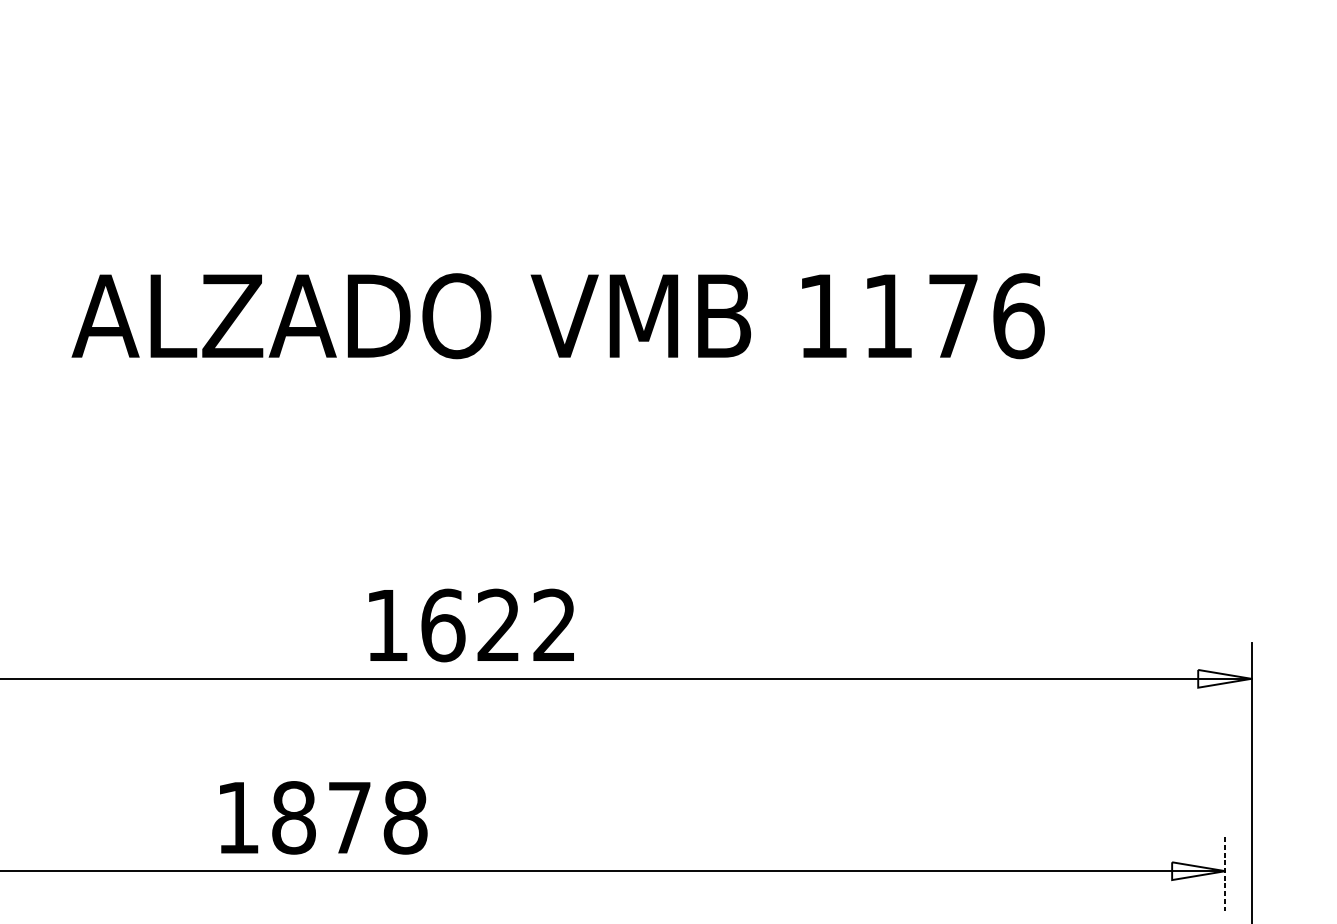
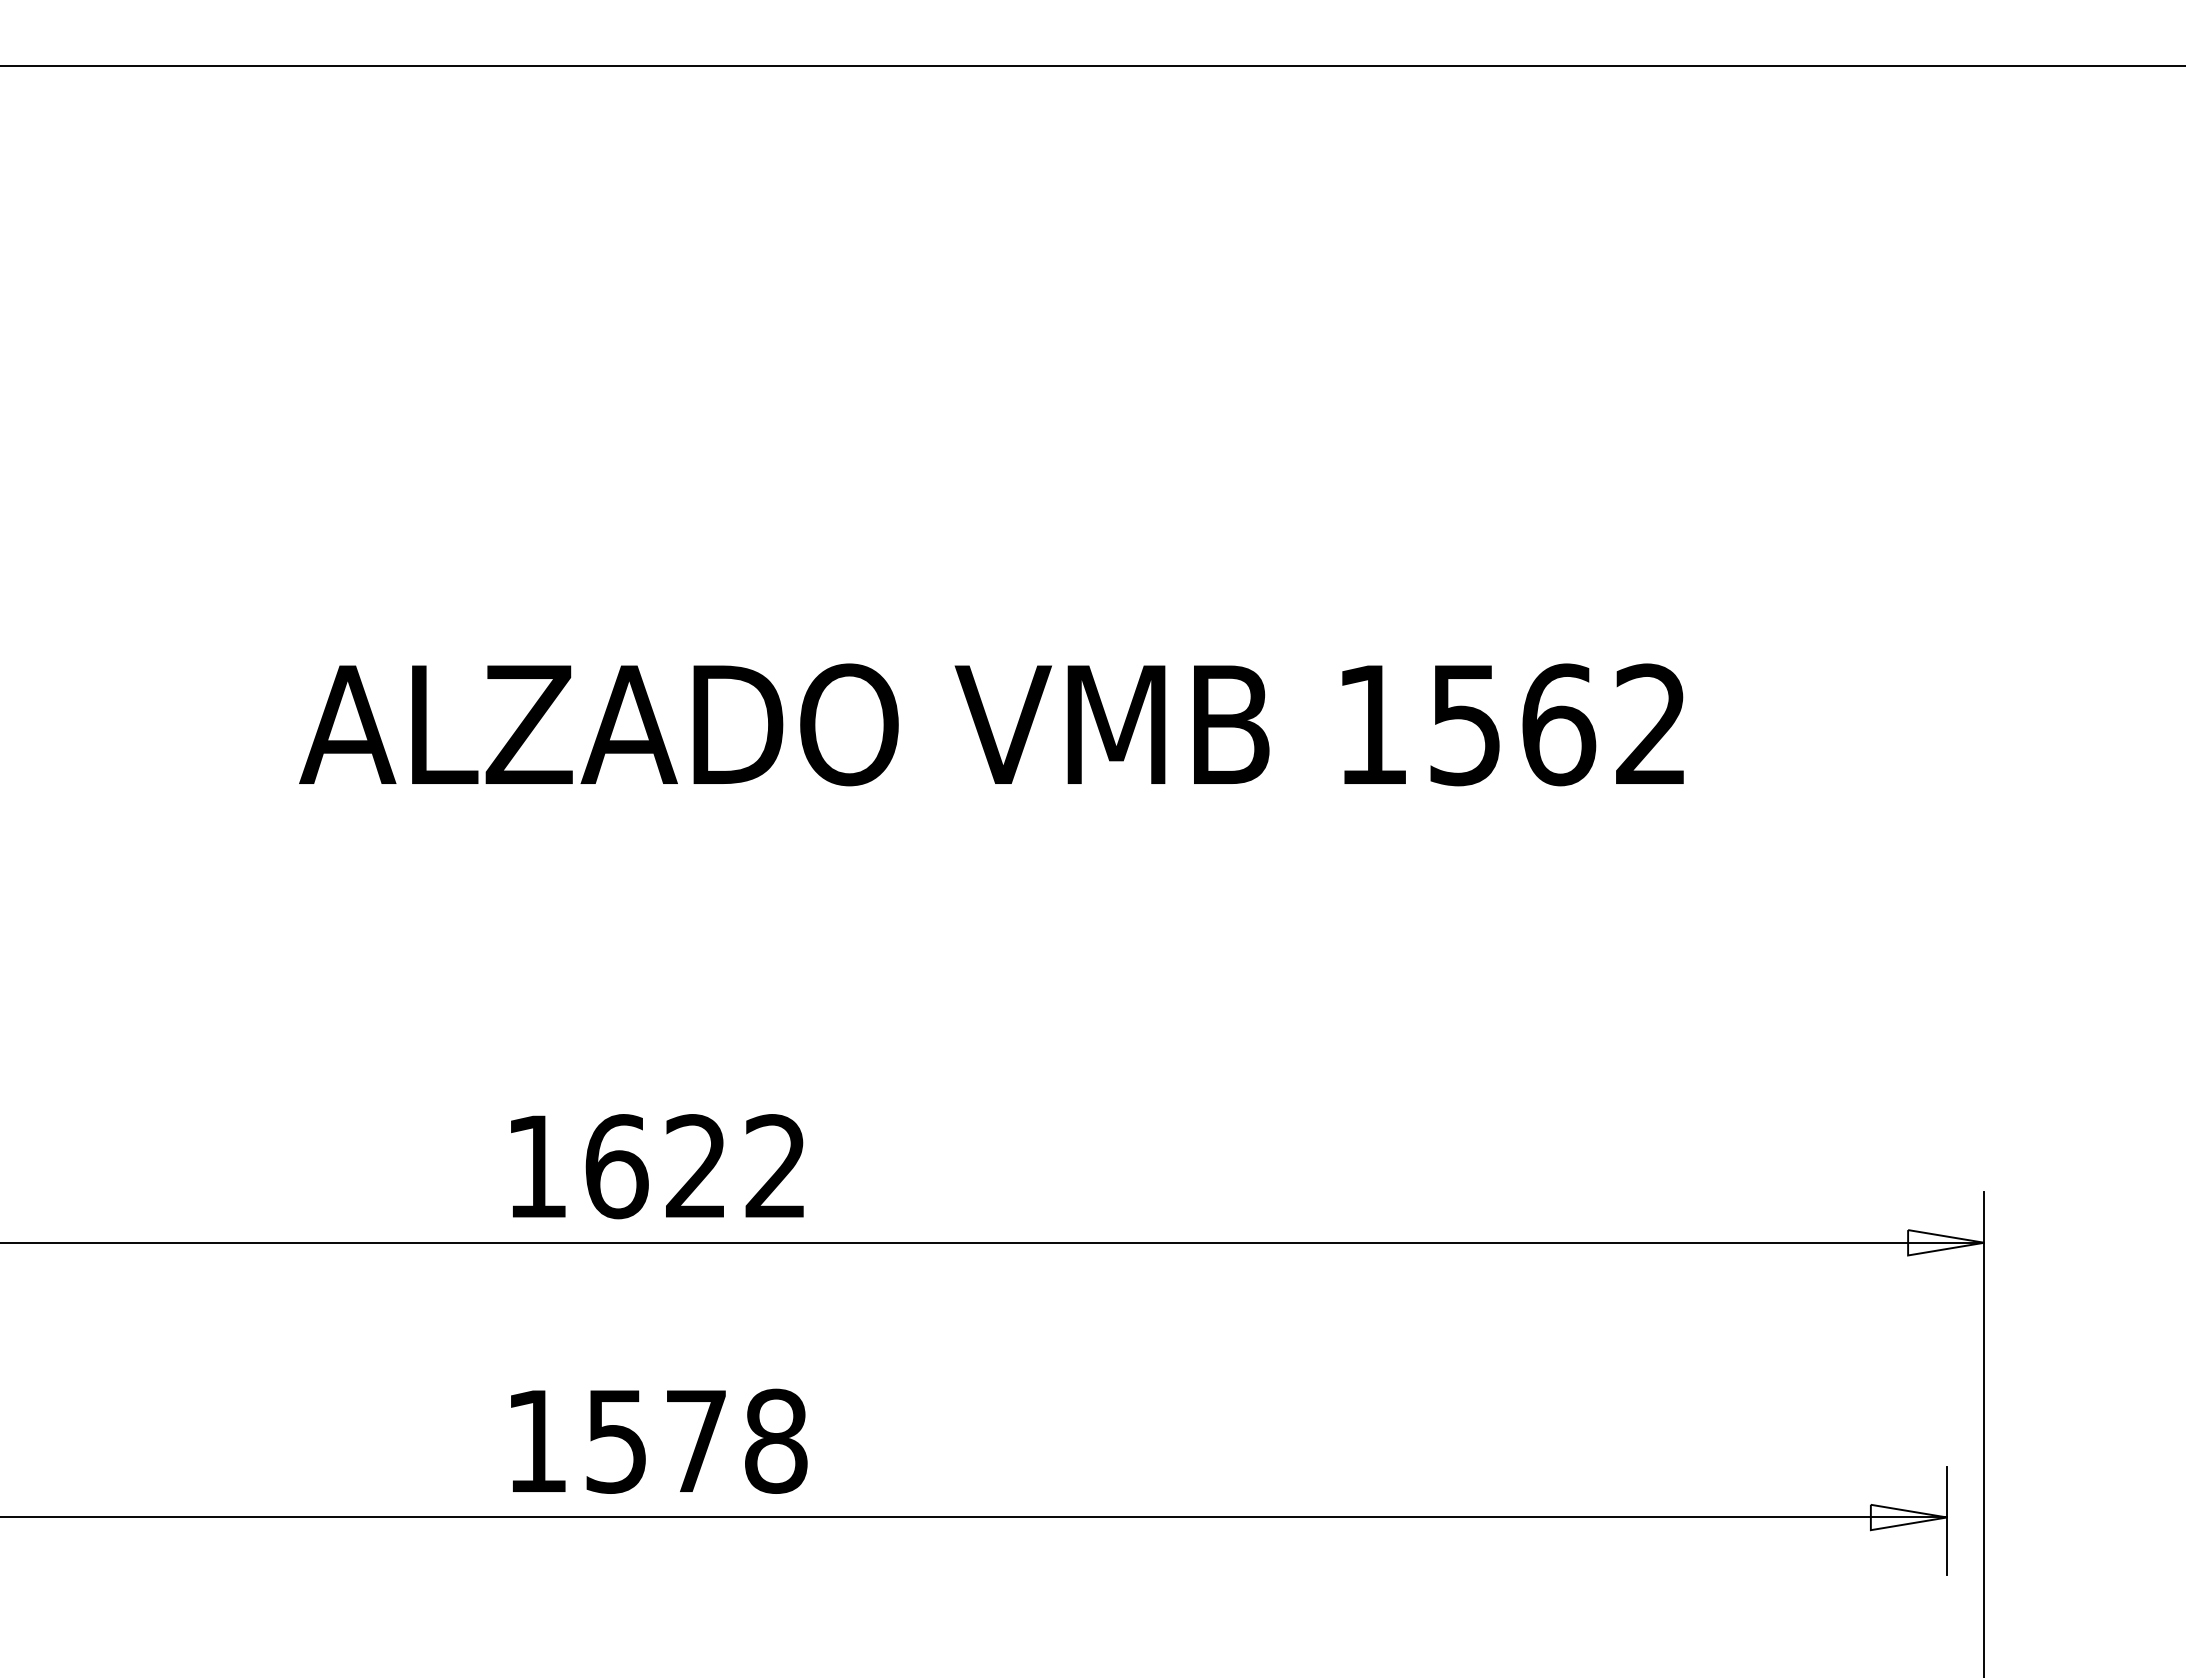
text: (954, 315) -> (1559, 724), 1176 -> 1562
text: (471, 625) -> (657, 1166), moved
text: (293, 817) -> (616, 1440), 1878 -> 1578
line: (1225, 873) -> (1947, 1520), dashed -> solid

